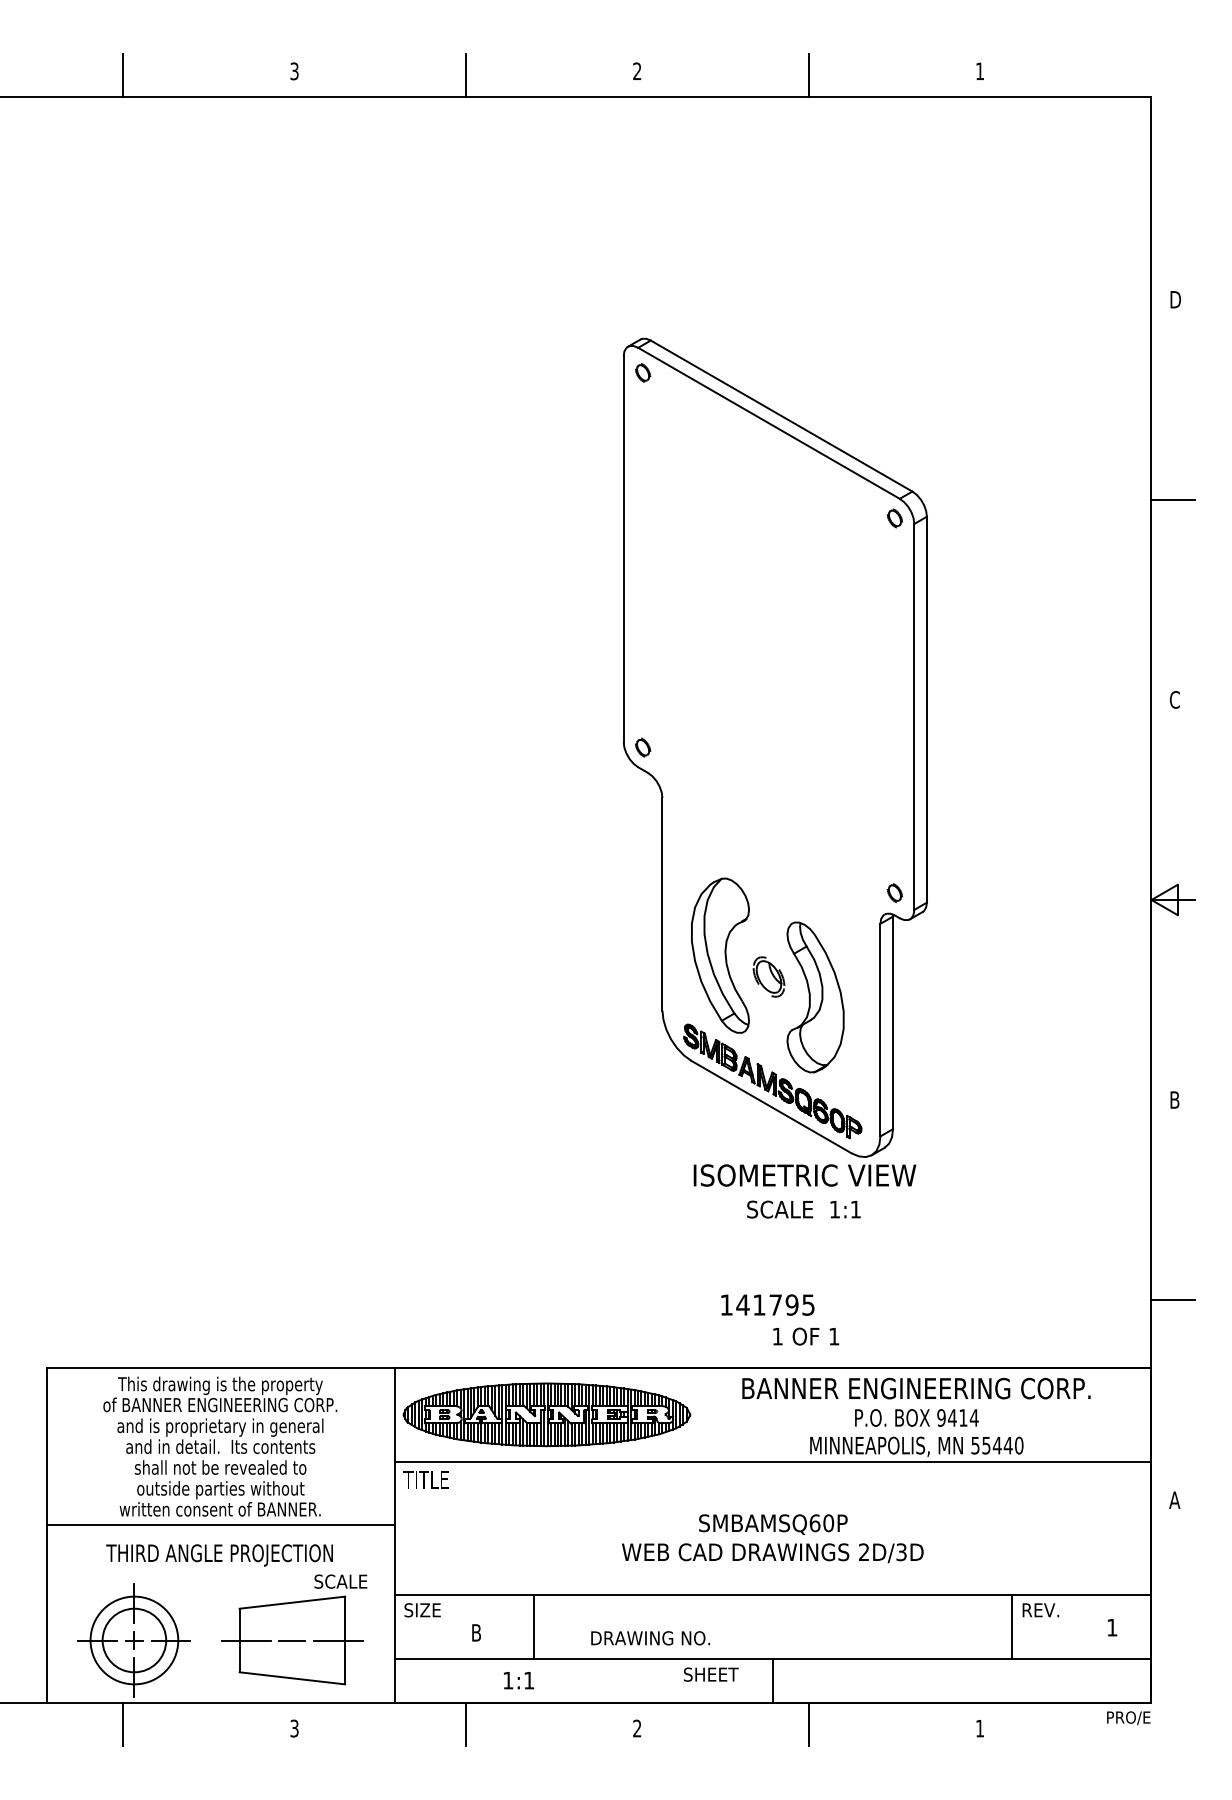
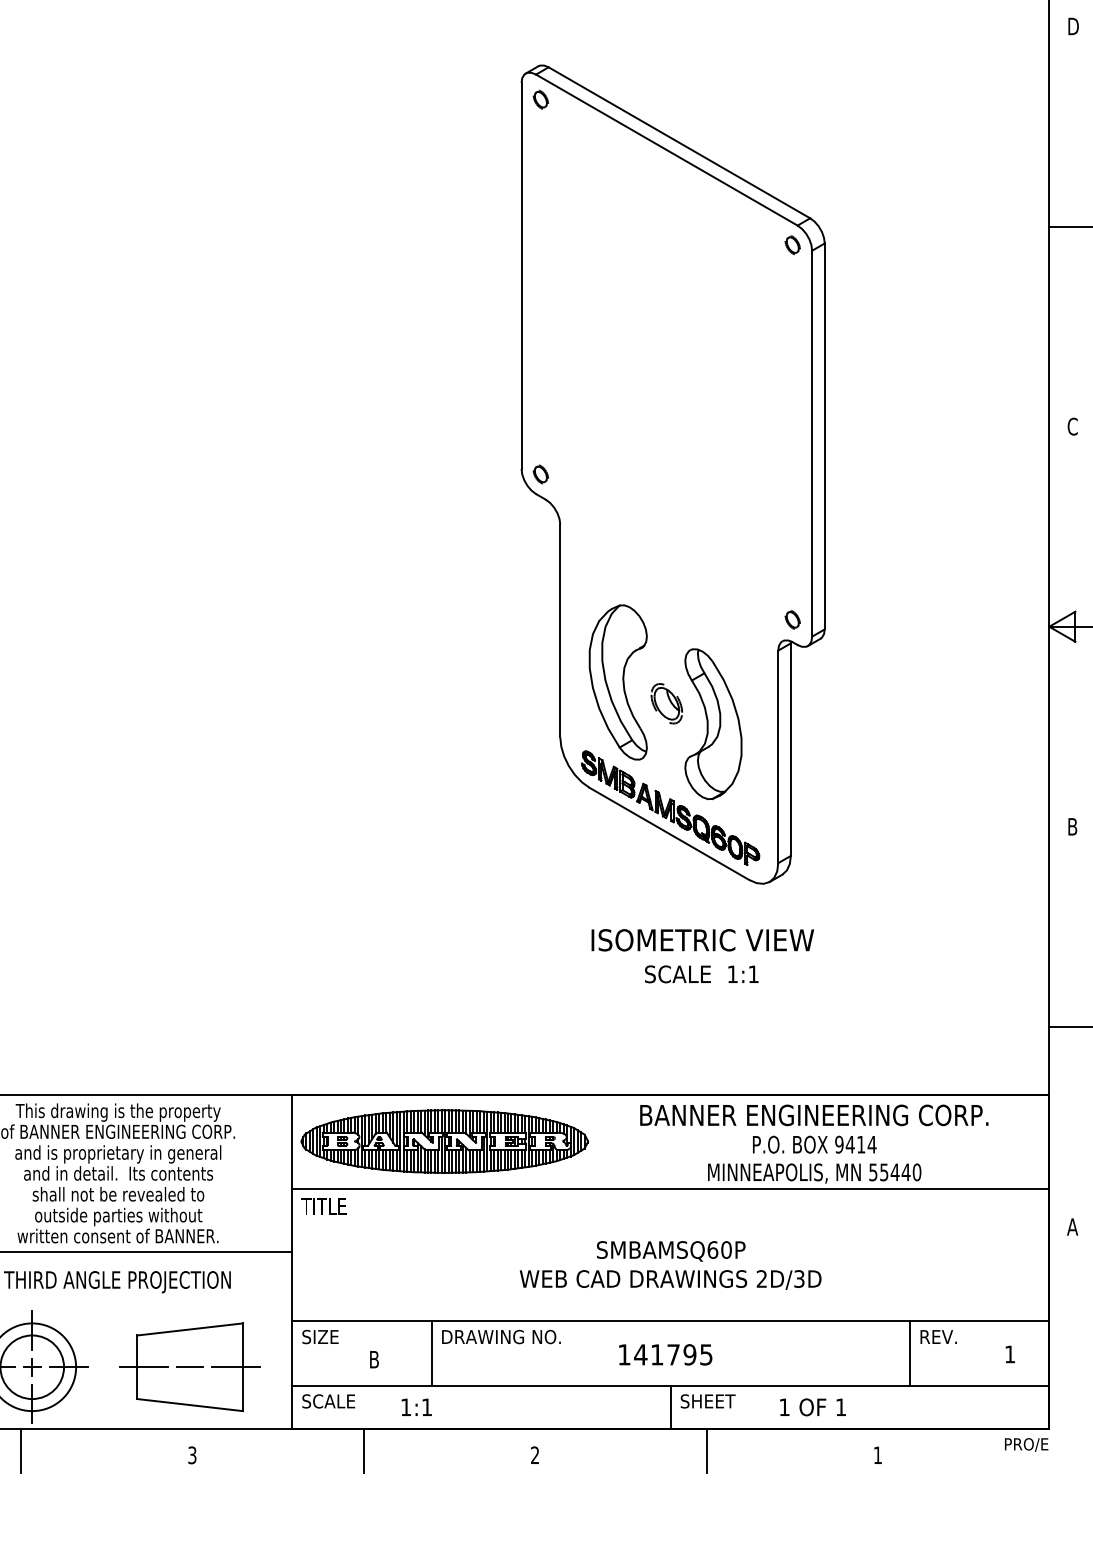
text: (804, 1191) -> (702, 956), moved
text: (767, 1304) -> (665, 1354), moved
text: (806, 1336) -> (813, 1407), moved
text: (340, 1581) -> (328, 1401), moved
text: (650, 1638) -> (501, 1337), moved
text: (711, 1674) -> (708, 1401), moved

